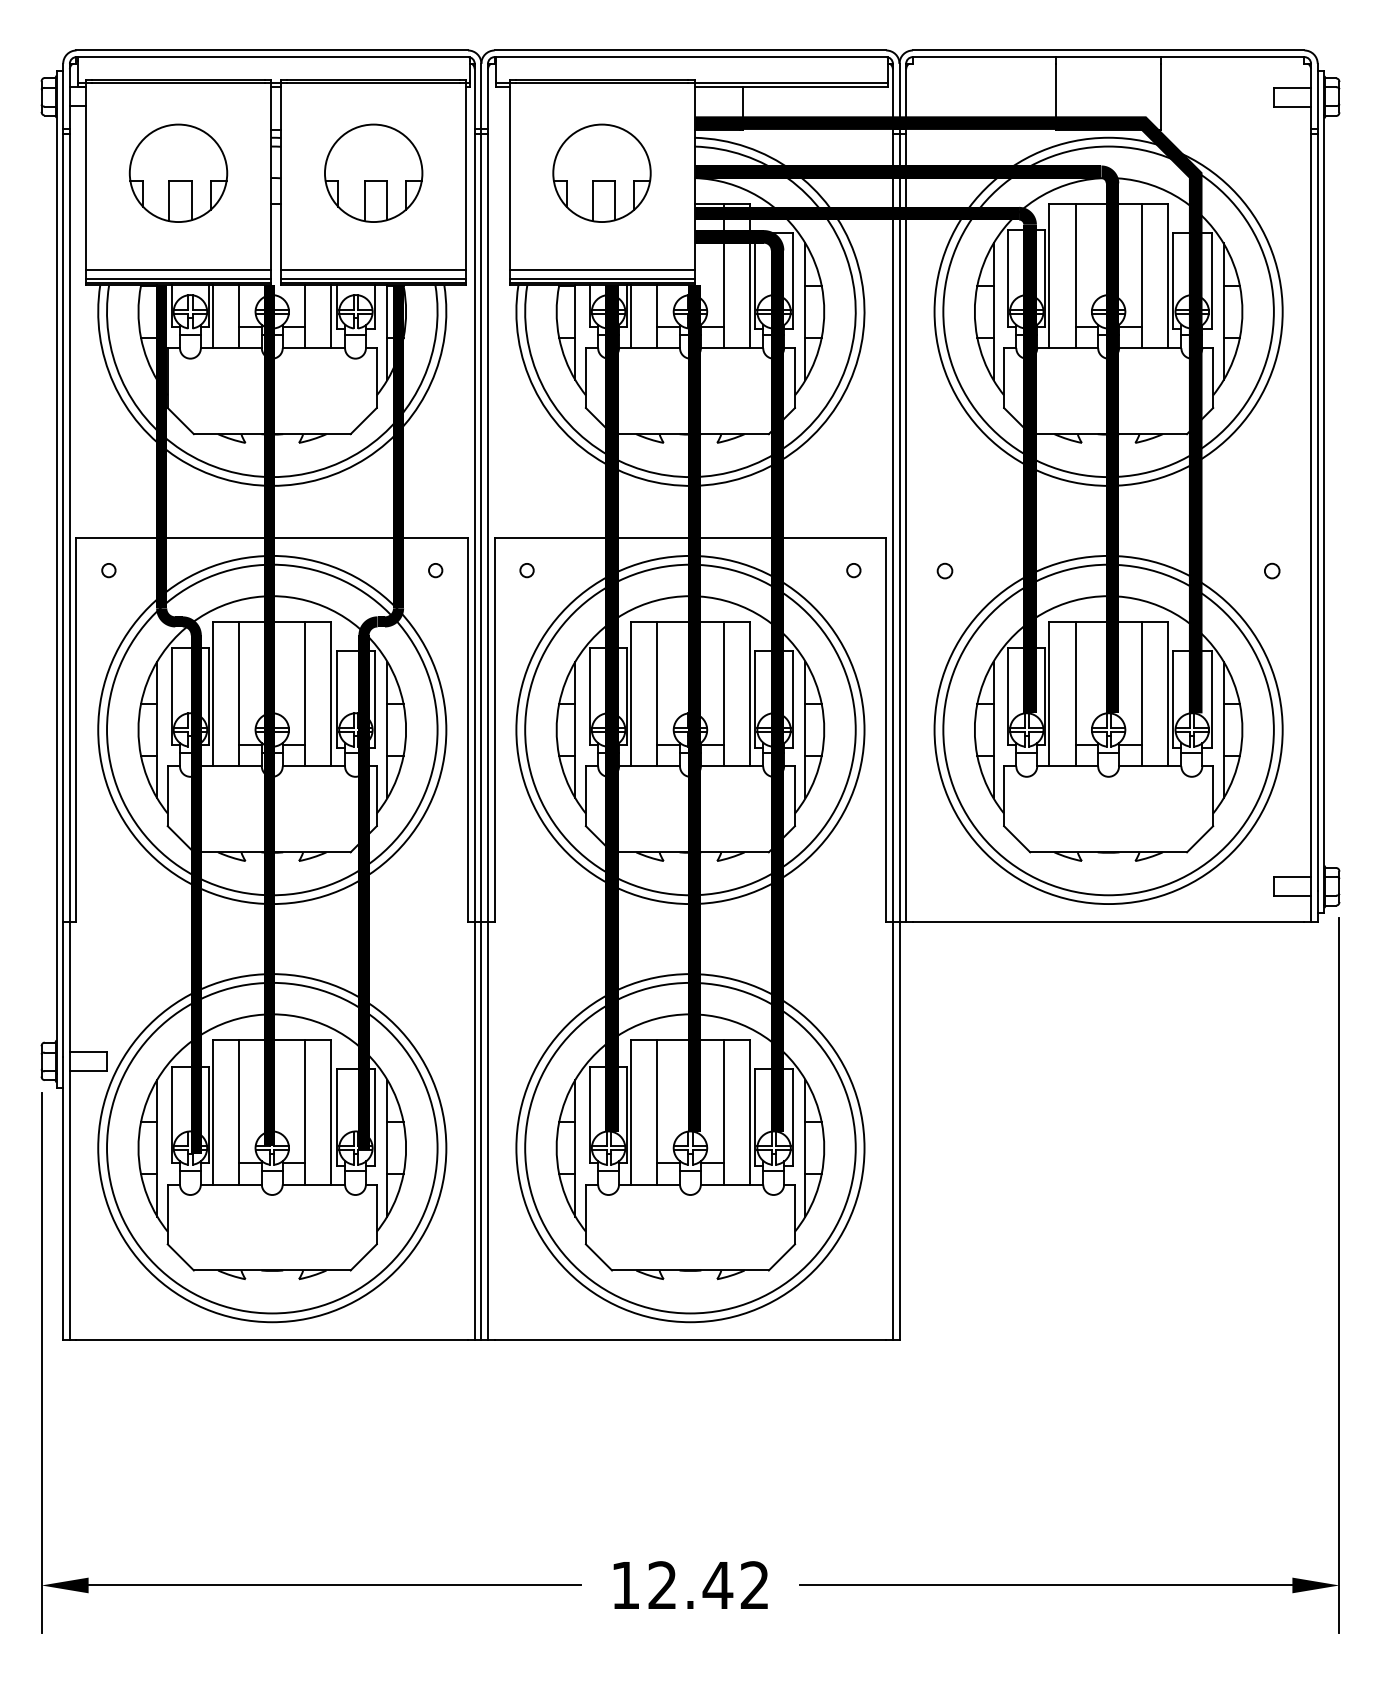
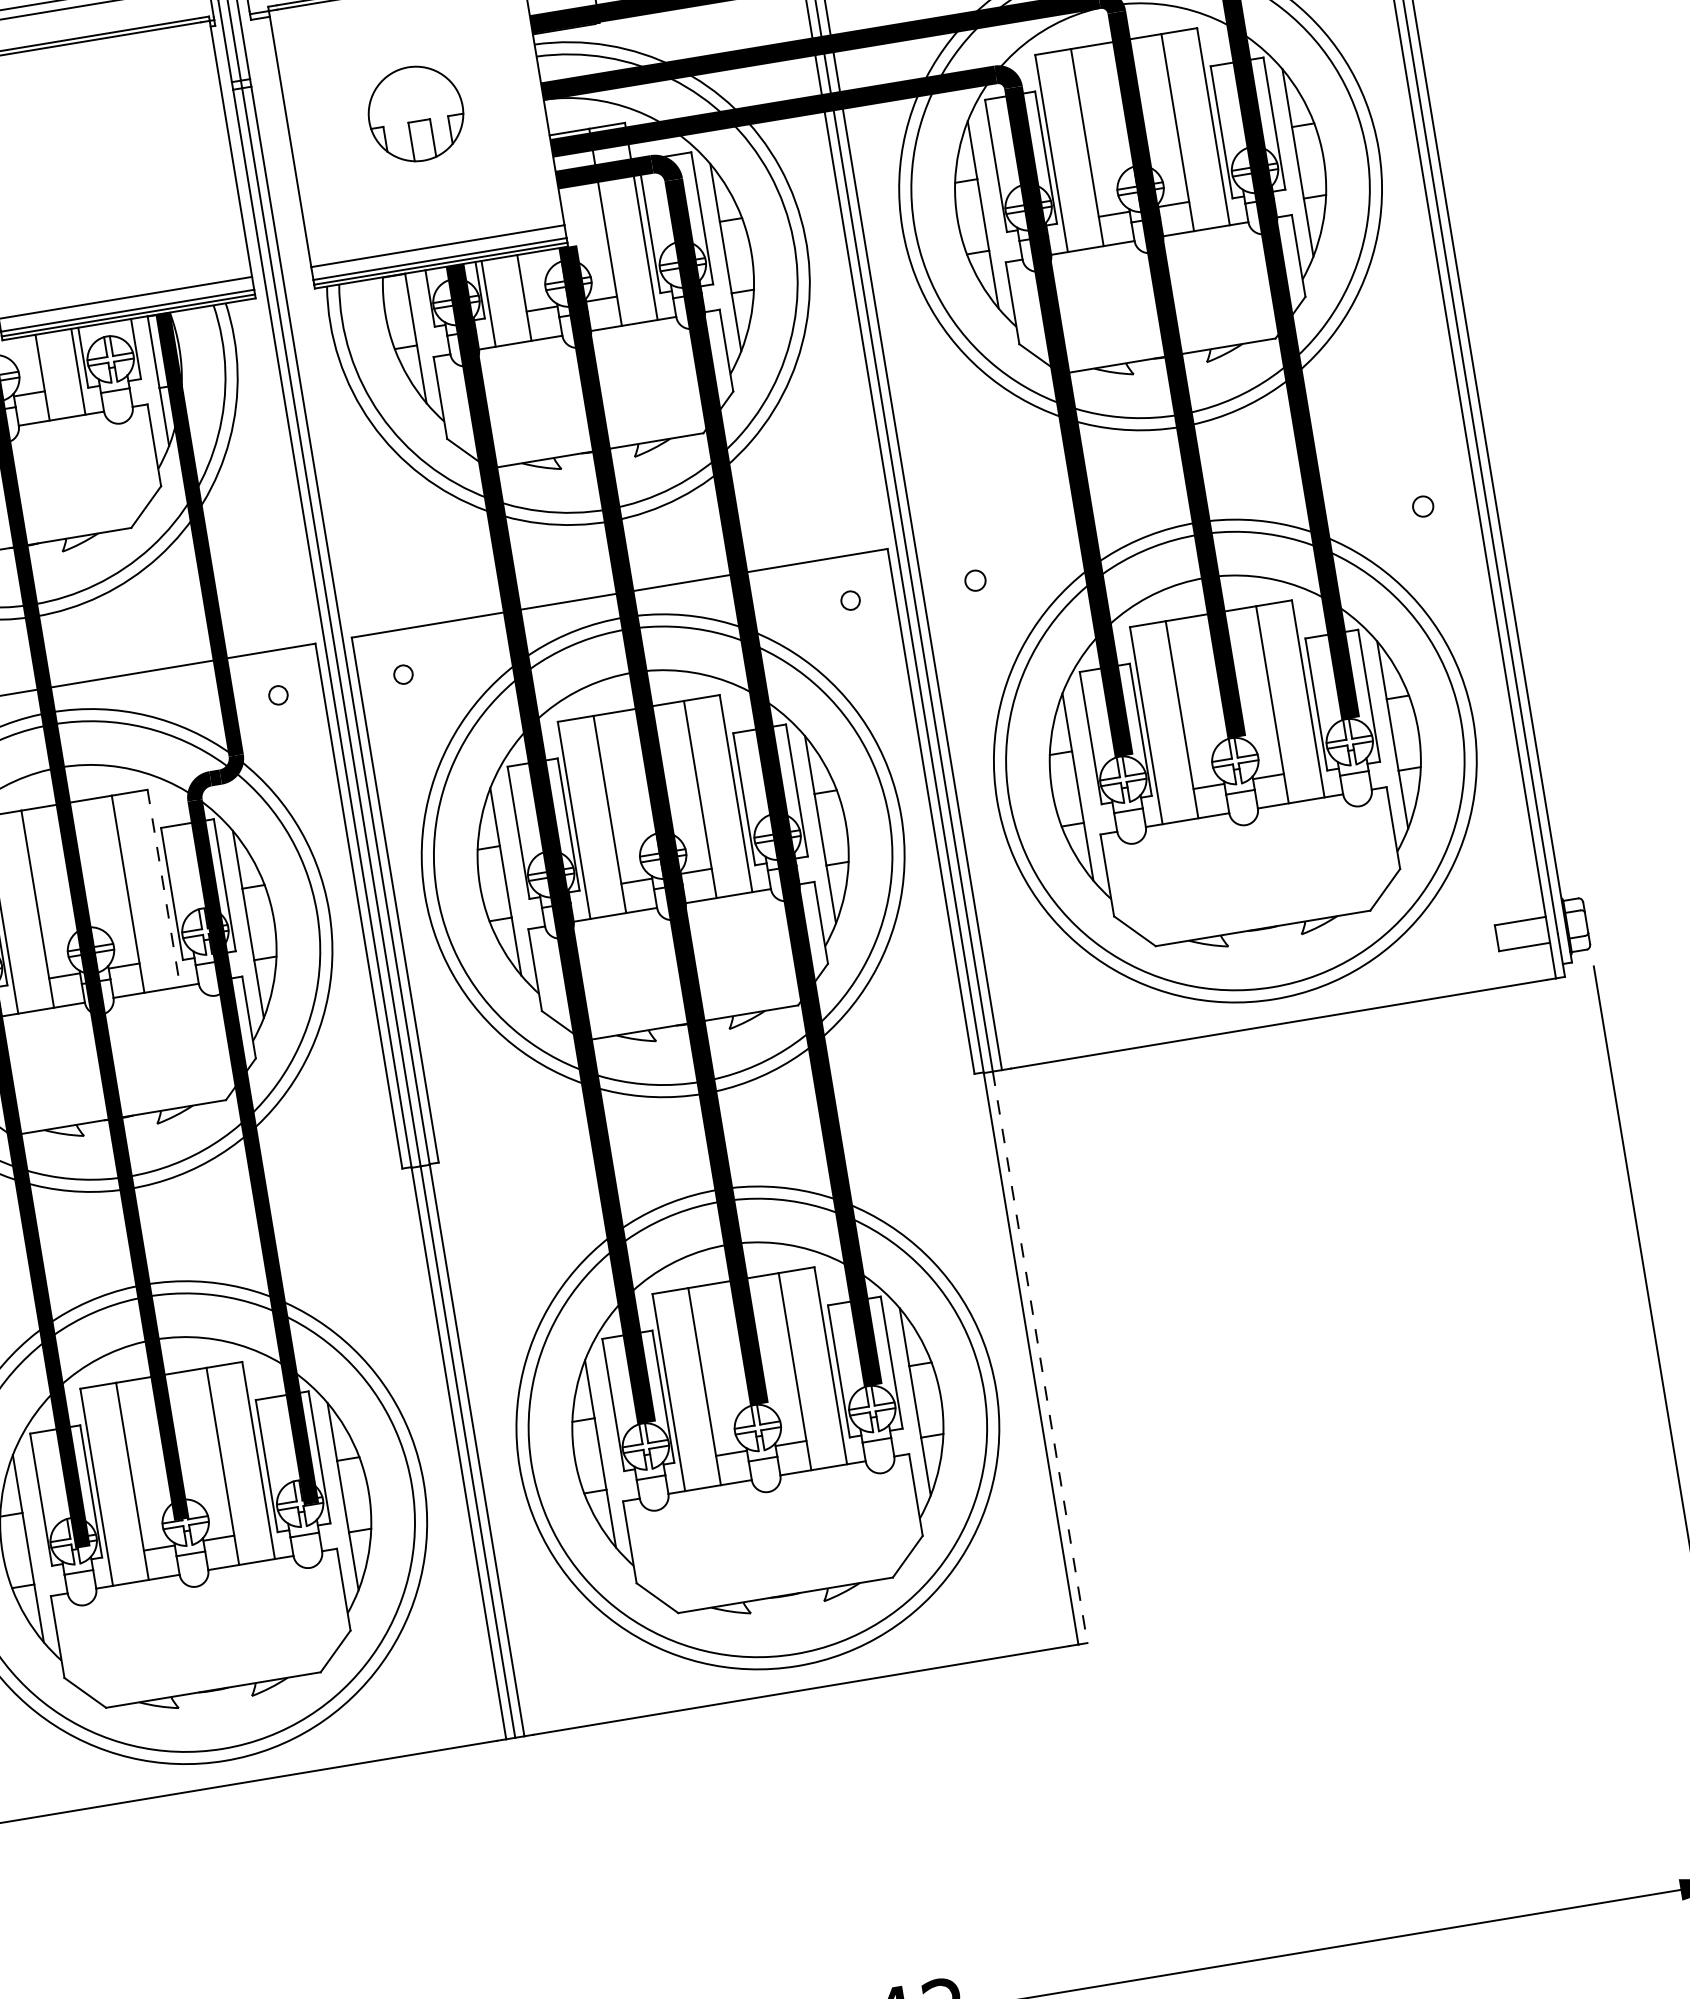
part: (373, 172) -> (103, 164), removed
part: (601, 172) -> (415, 113), size x0.7
line: (331, 694) -> (163, 888), solid -> dashed
line: (899, 1131) -> (1040, 1357), solid -> dashed

